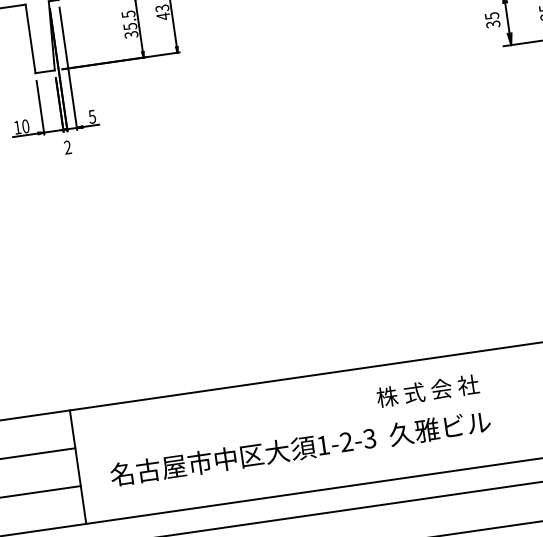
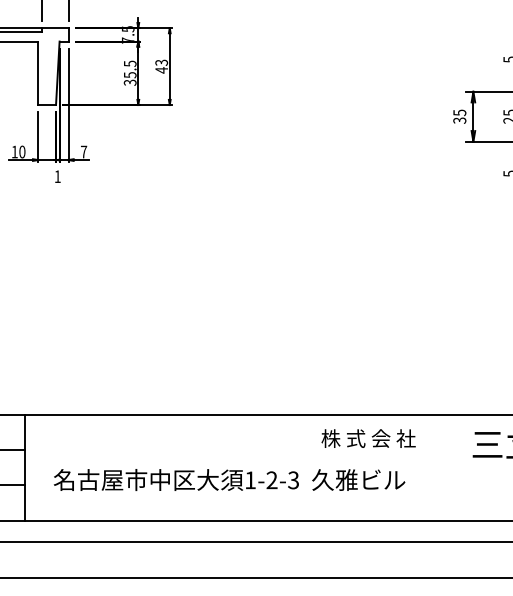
text: (91, 116) -> (83, 151), 5 -> 7
text: (67, 147) -> (57, 176), 2 -> 1
text: (427, 390) -> (368, 438), moved

